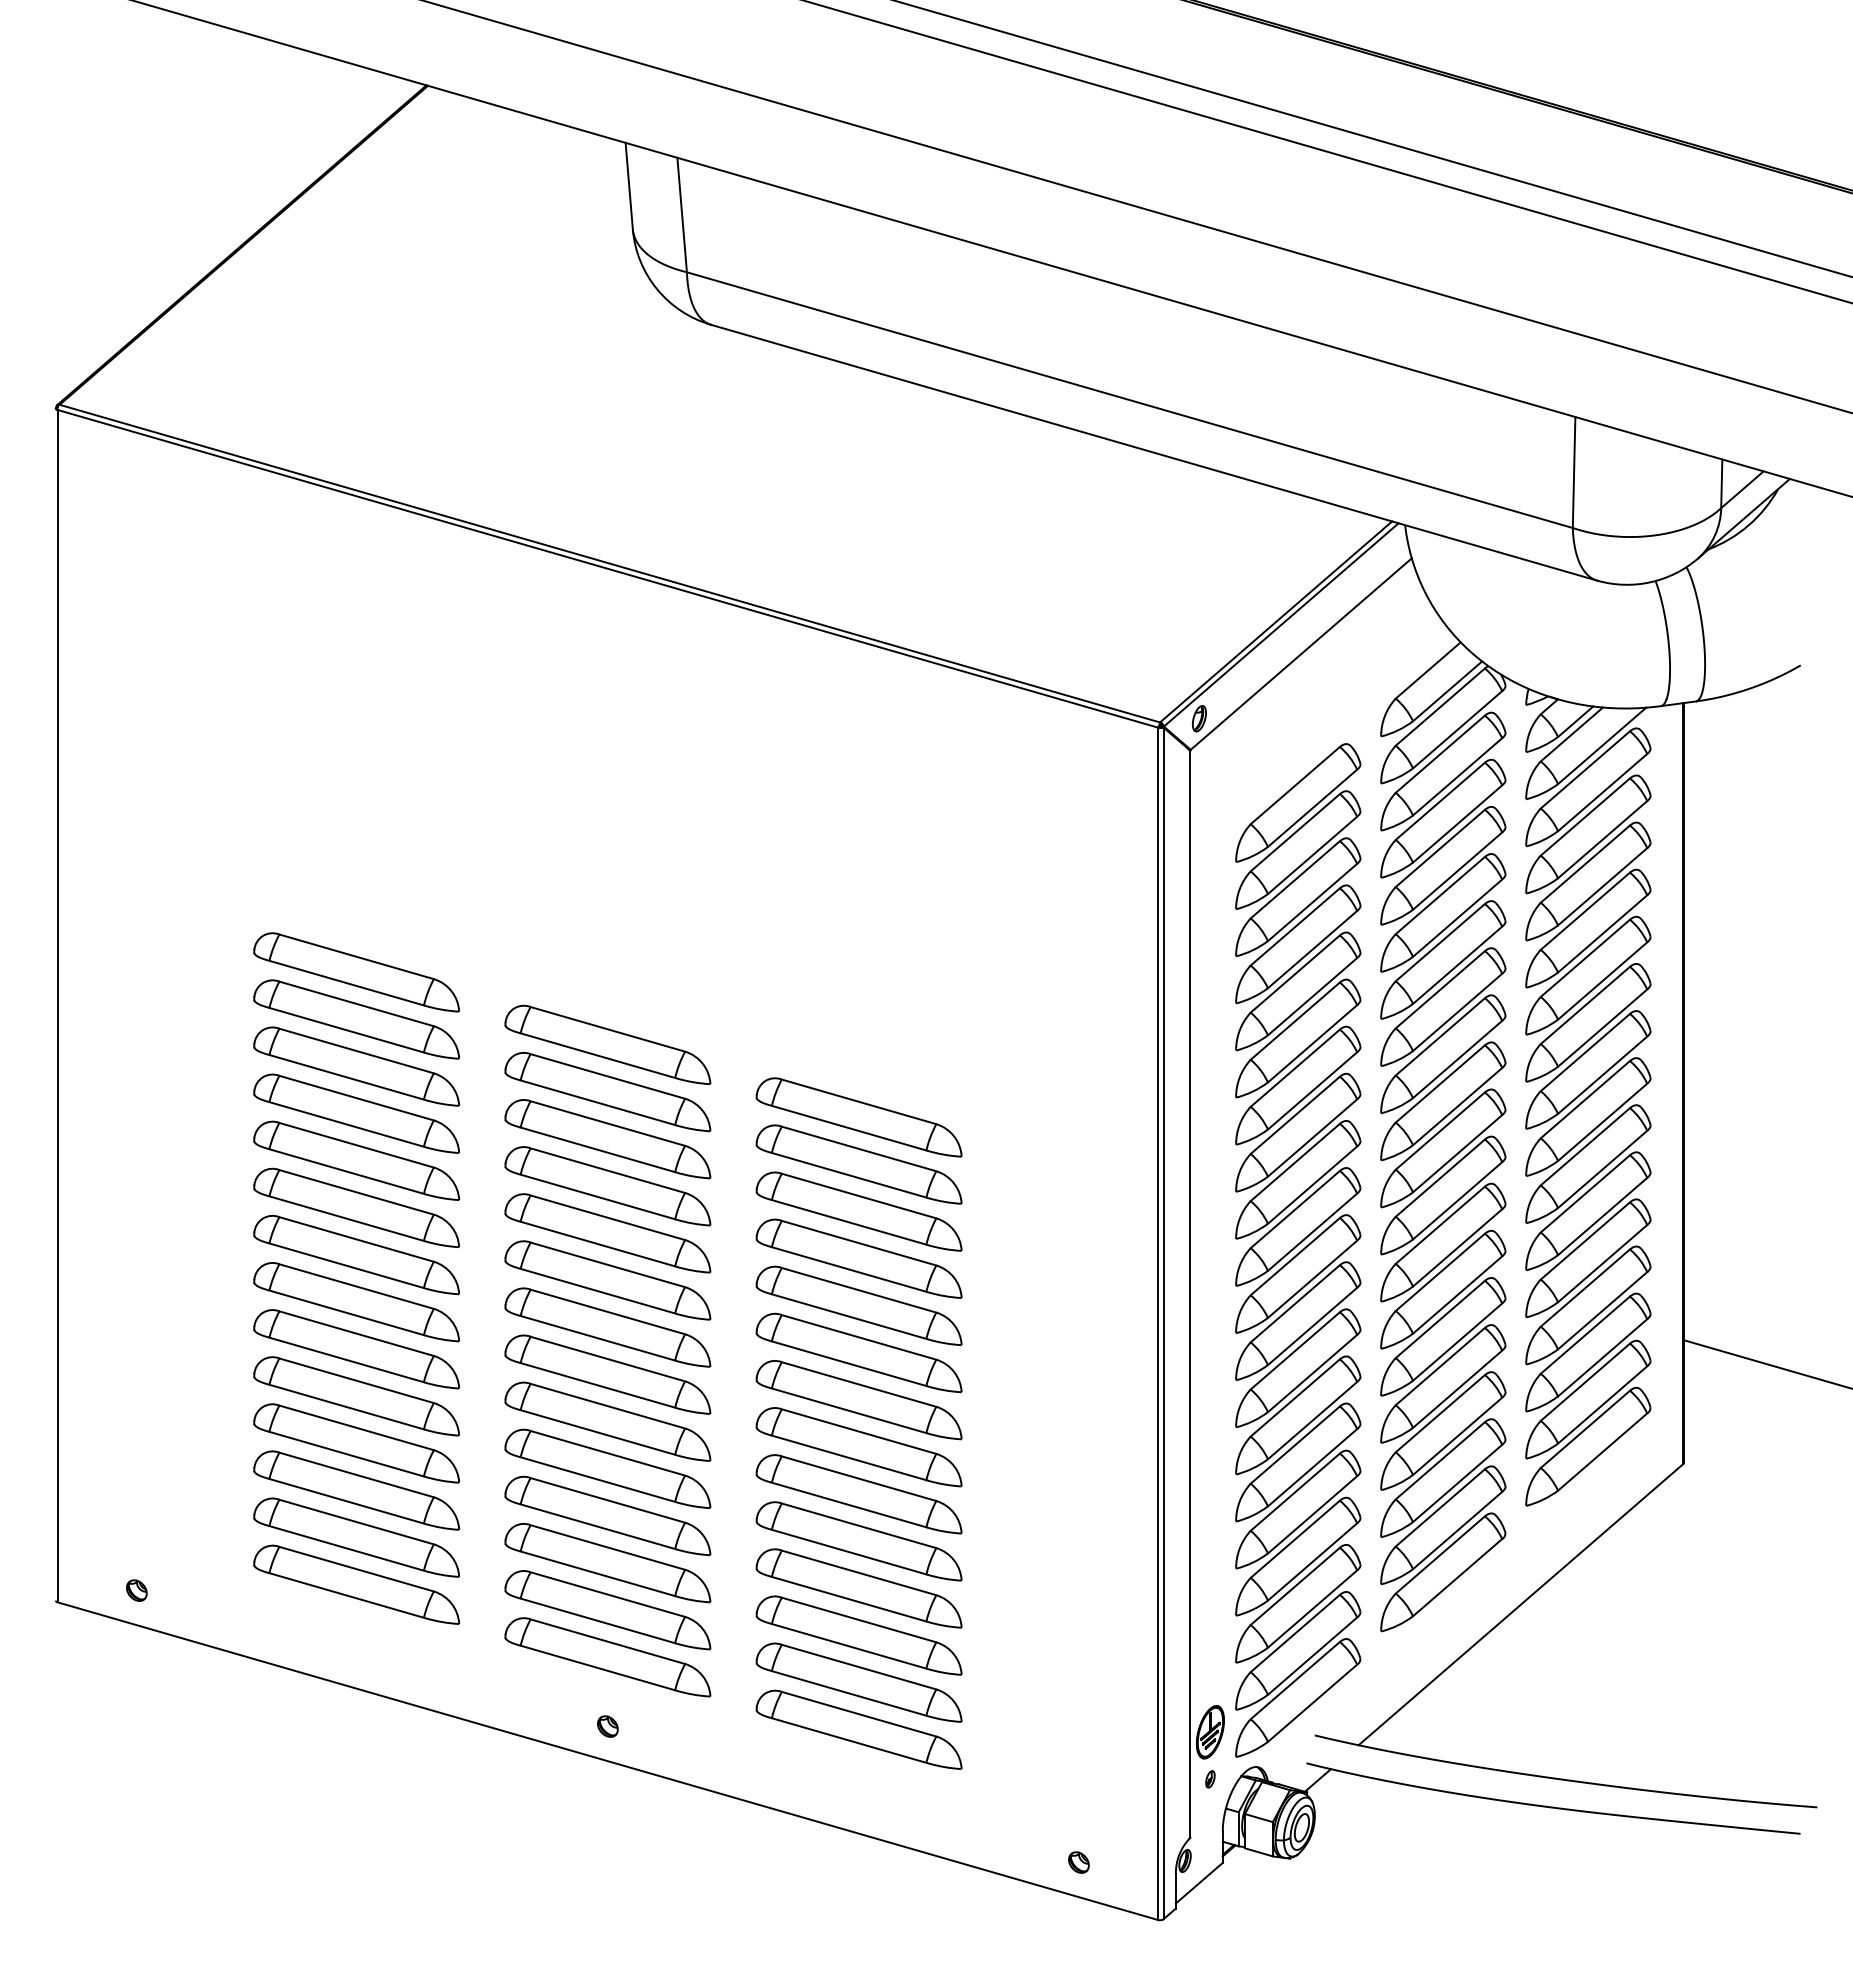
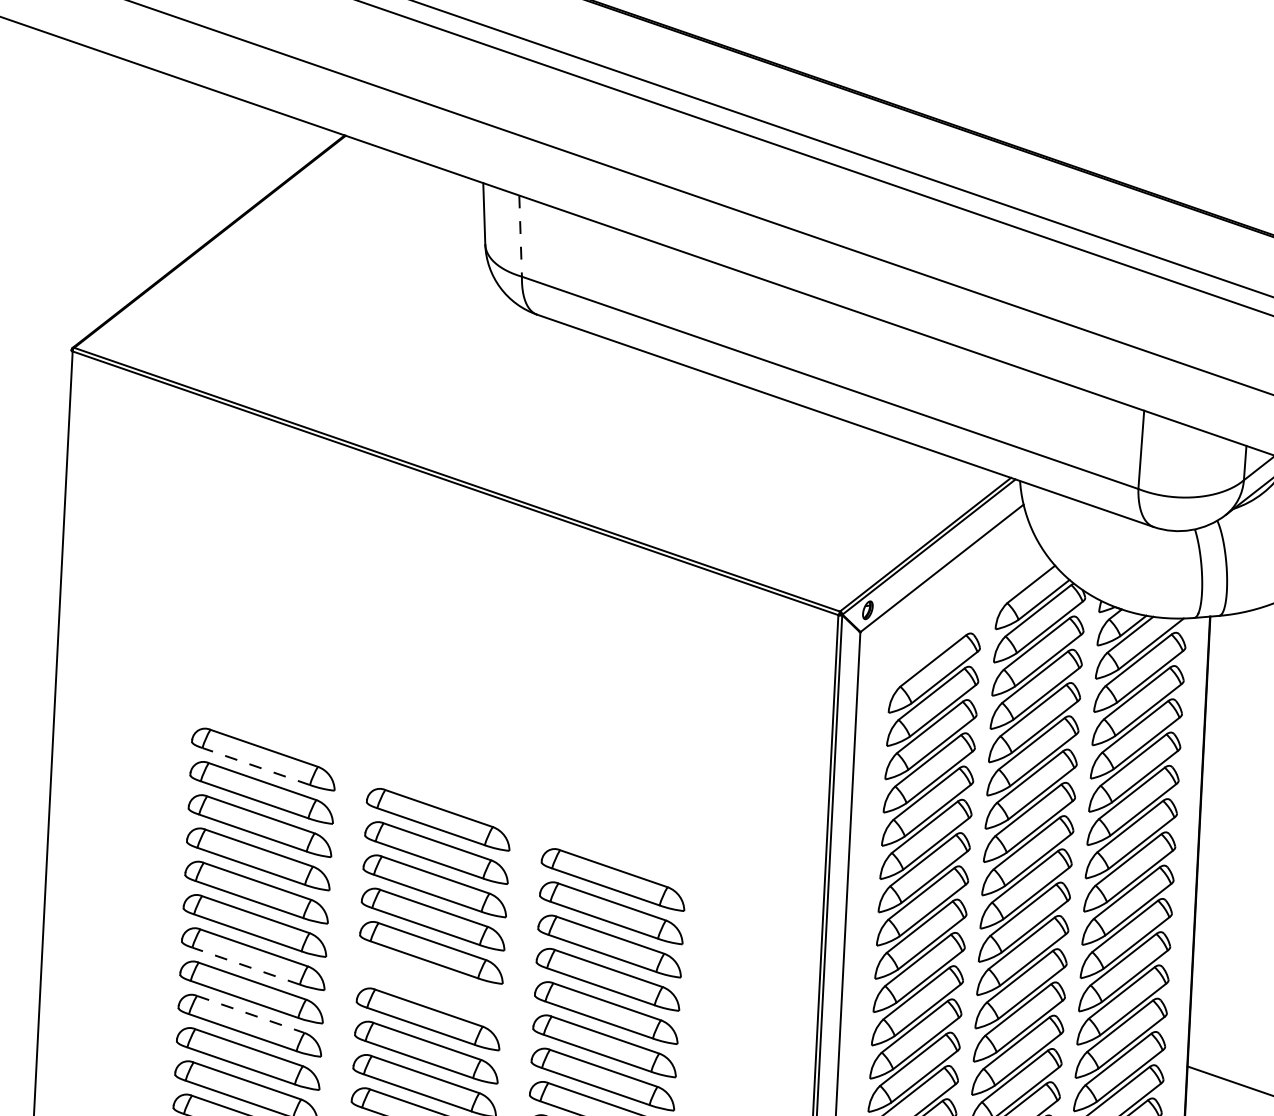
line: (682, 215) -> (520, 236), solid -> dashed
line: (346, 982) -> (256, 766), solid -> dashed
line: (346, 1265) -> (246, 965), solid -> dashed
part: (607, 1280) -> (429, 985), removed
line: (357, 1333) -> (251, 1014), solid -> dashed

